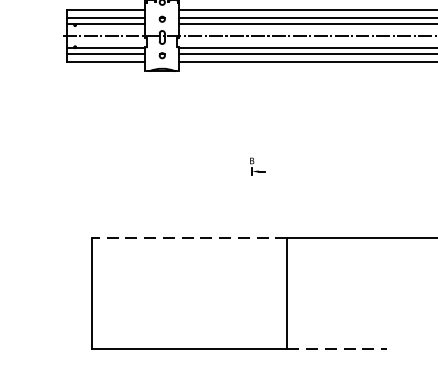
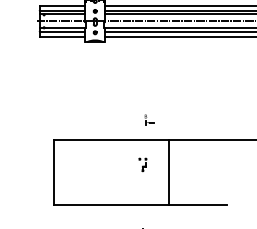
part: (258, 166) -> (149, 119), moved
line: (188, 237) -> (110, 139), dashed -> solid
part: (242, 280) -> (142, 164), added
line: (338, 350) -> (198, 205), dashed -> solid

